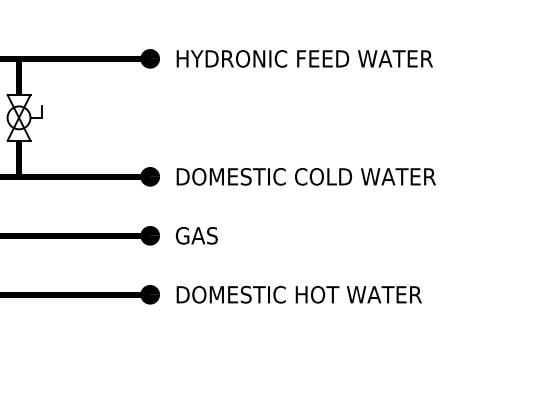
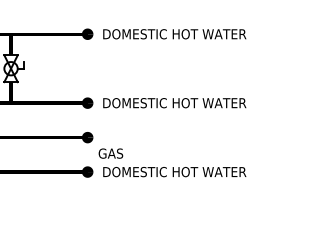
text: (305, 59) -> (178, 34), HYDRONIC FEED WATER -> DOMESTIC HOT WATER
text: (365, 177) -> (213, 103), DOMESTIC COLD WATER -> DOMESTIC HOT WATER
text: (196, 235) -> (110, 153), moved

